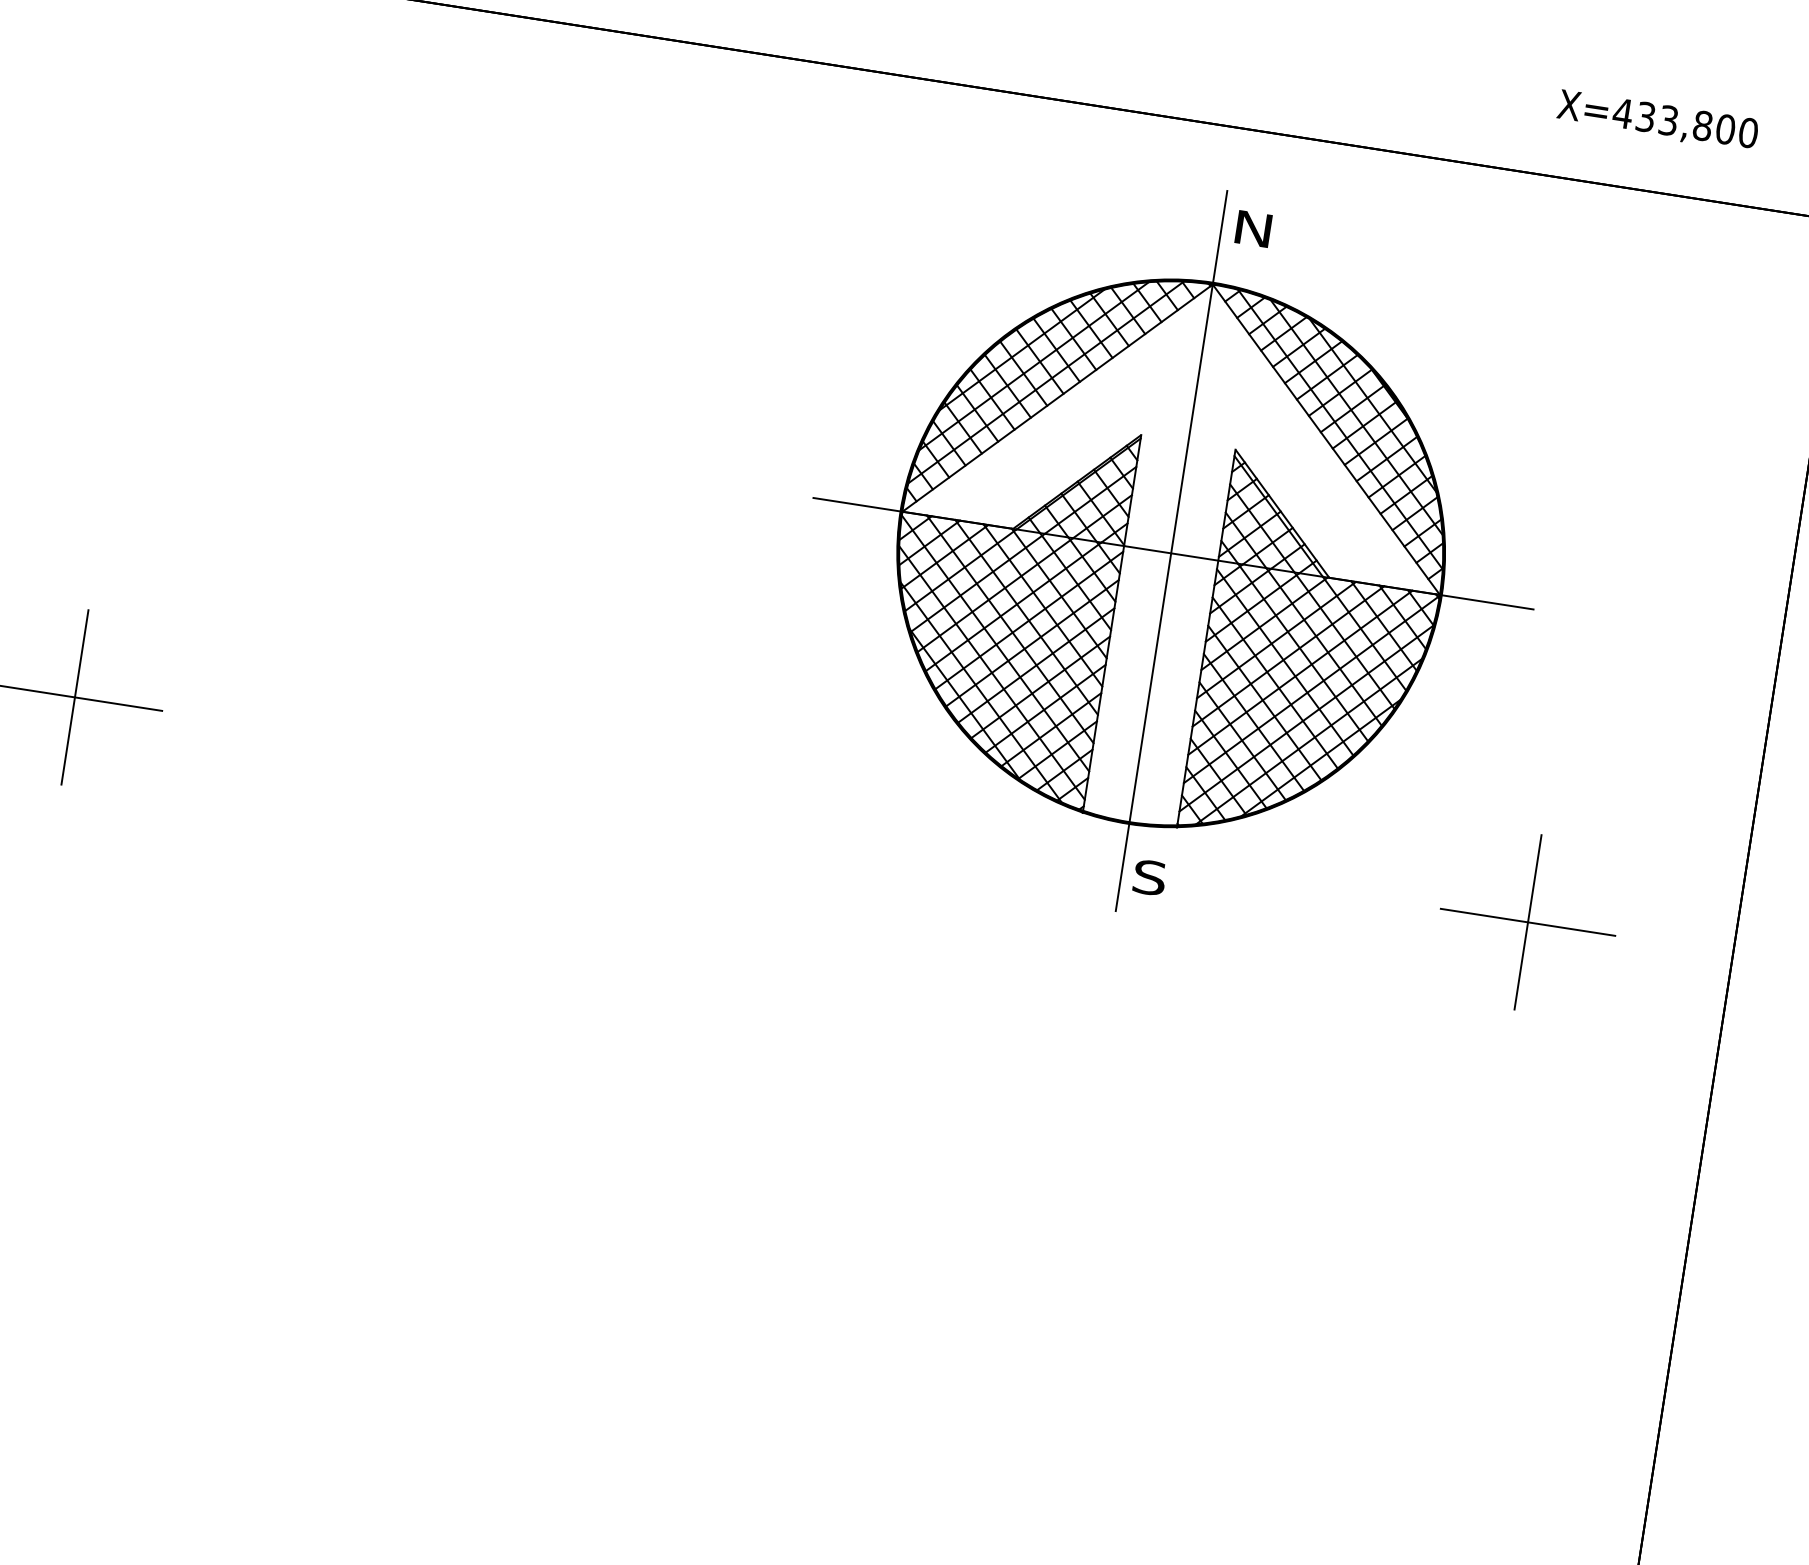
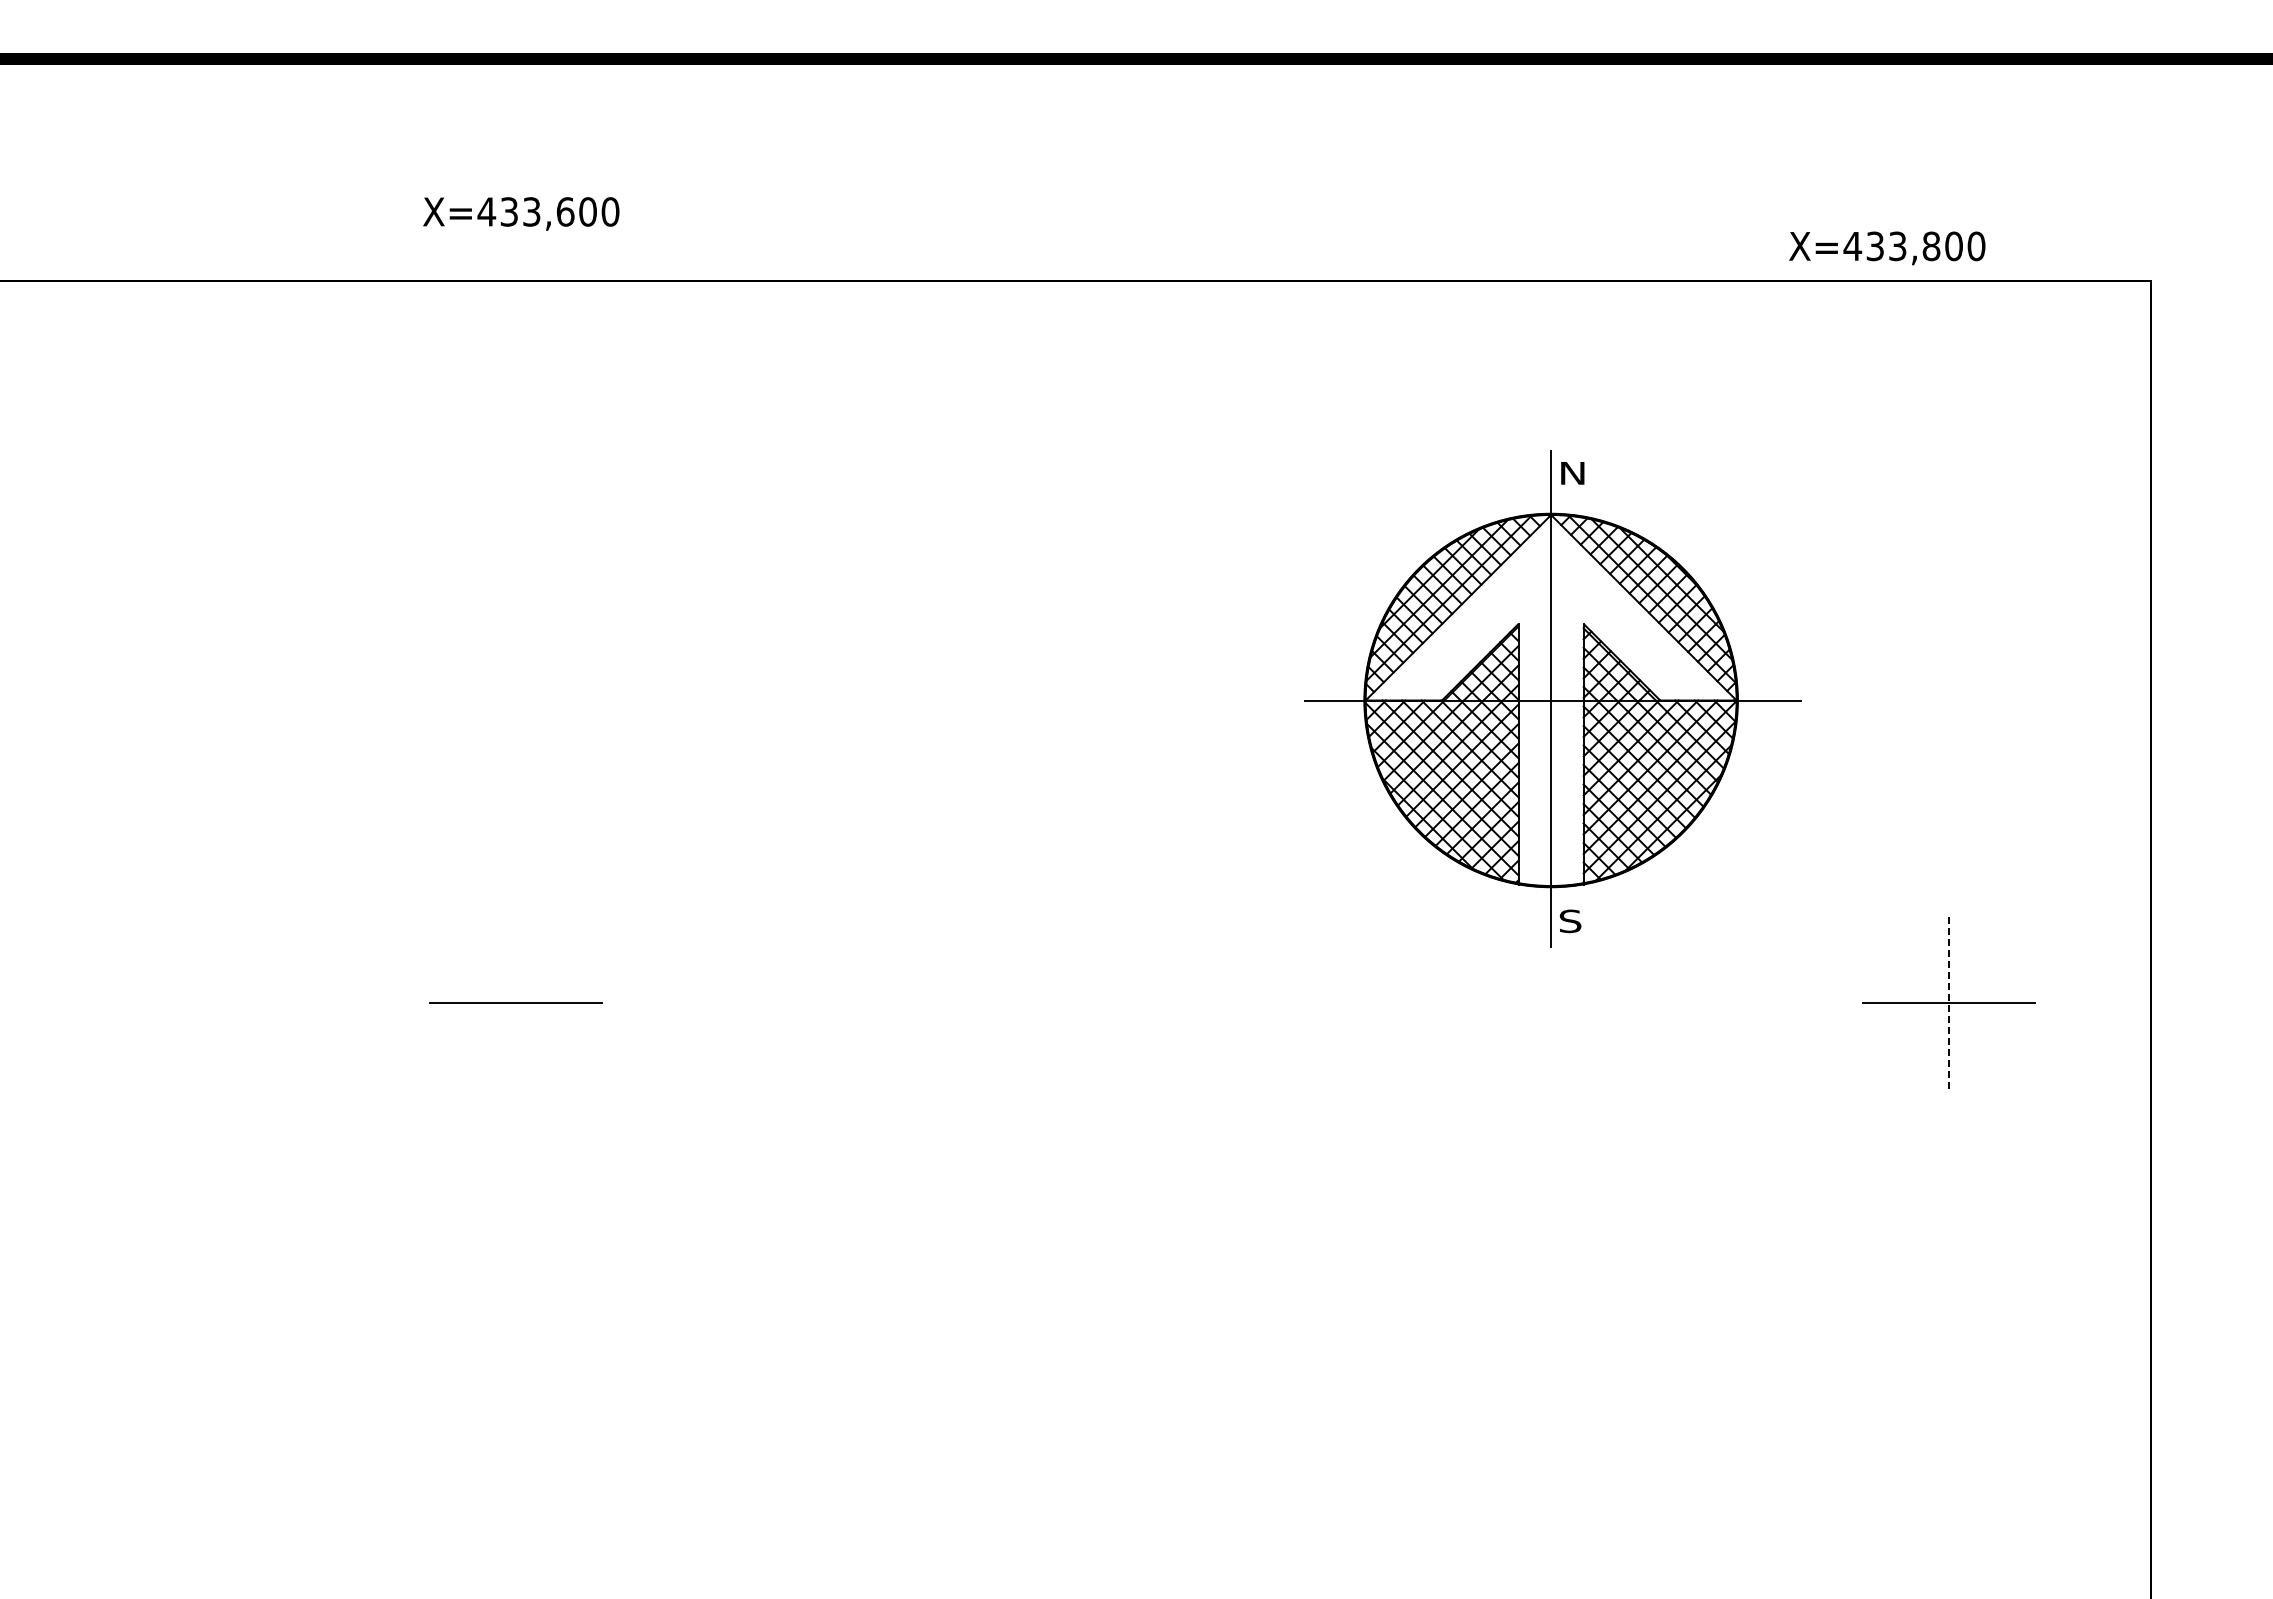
text: (1657, 121) -> (1887, 248), moved
part: (1173, 551) -> (1552, 698), size x0.7
line: (75, 697) -> (516, 1003), removed
line: (1527, 922) -> (1948, 1003), solid -> dashed

